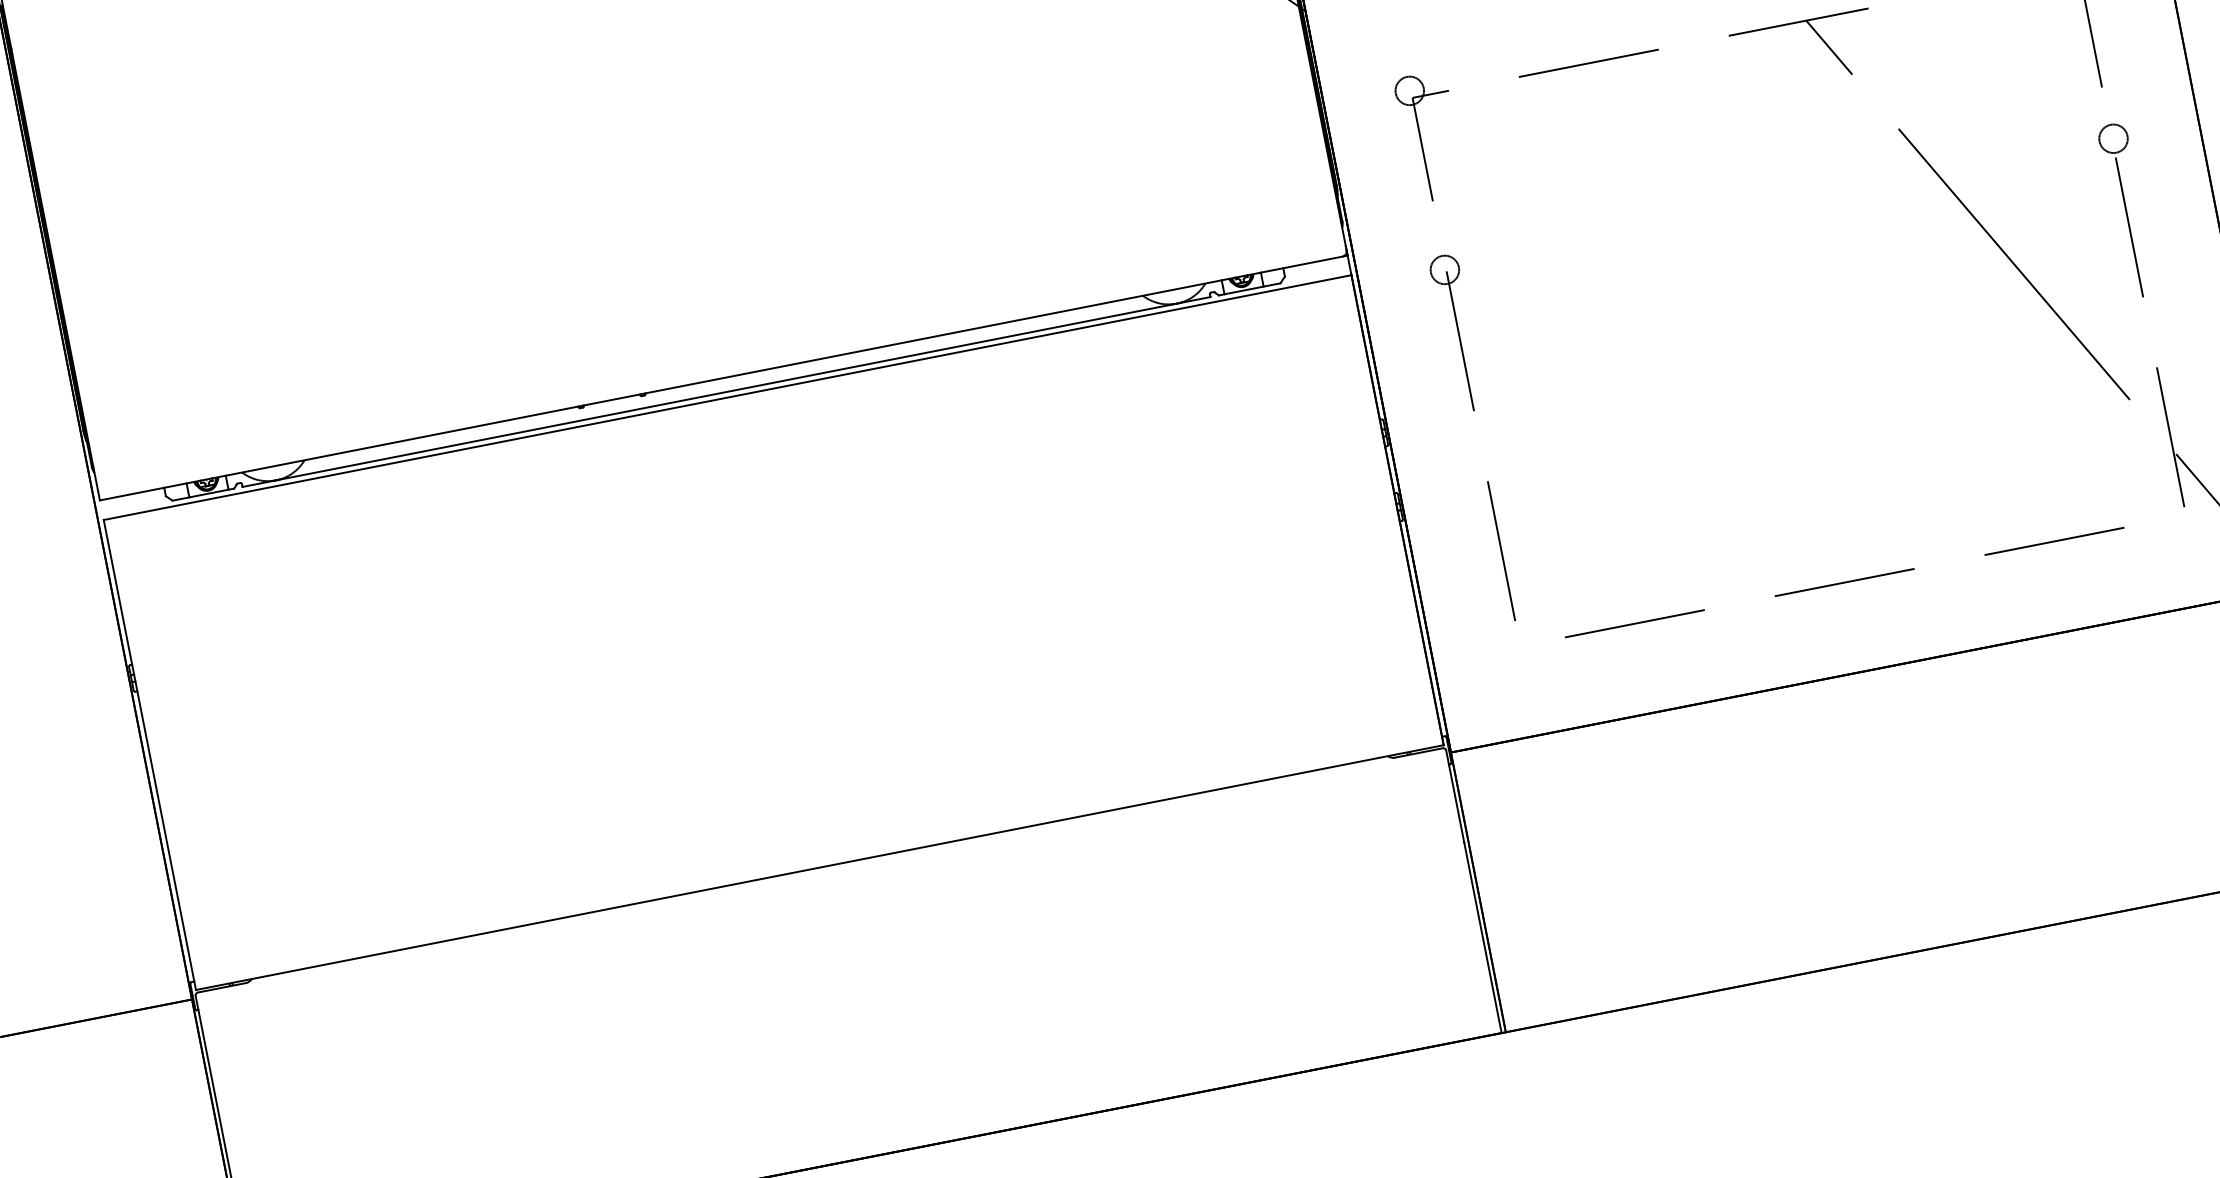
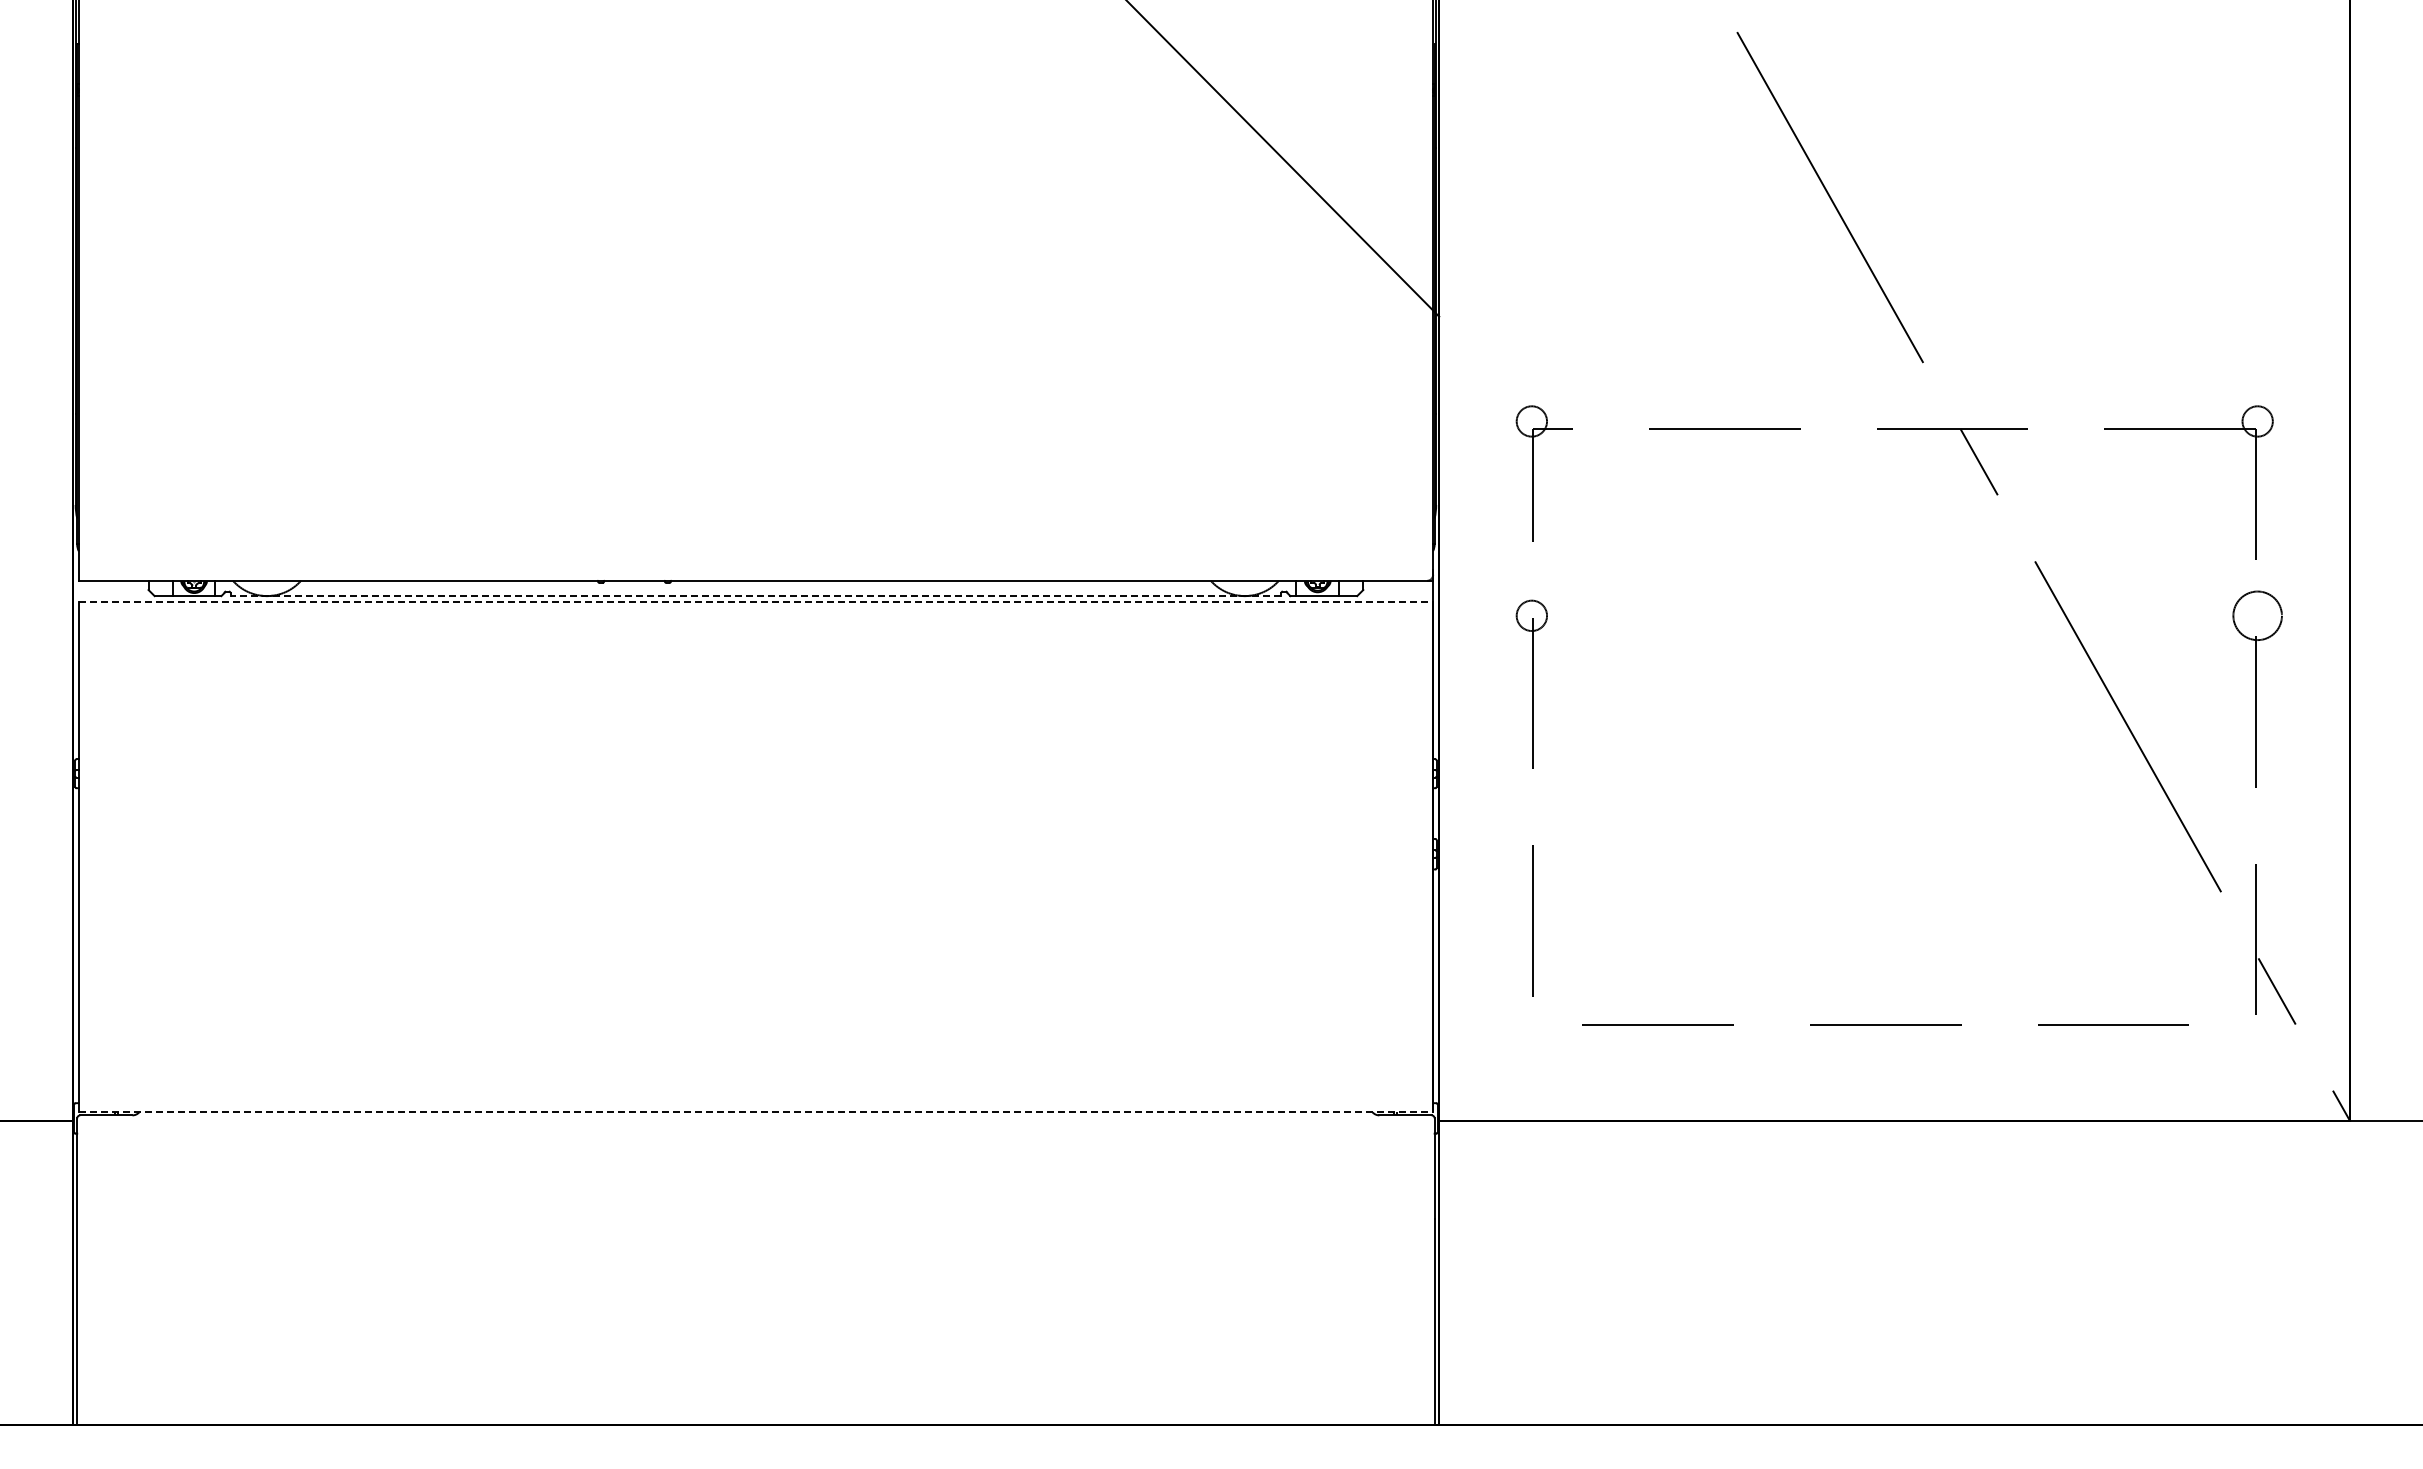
circle: (2113, 138) -> (2257, 615), size x1.6
line: (726, 392) -> (755, 596), solid -> dashed
line: (728, 397) -> (756, 602), solid -> dashed
line: (820, 867) -> (756, 1112), solid -> dashed

